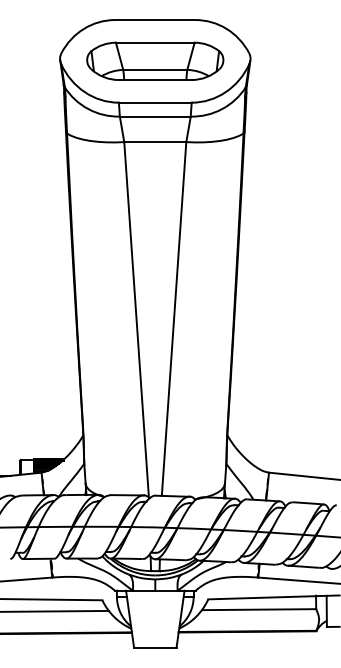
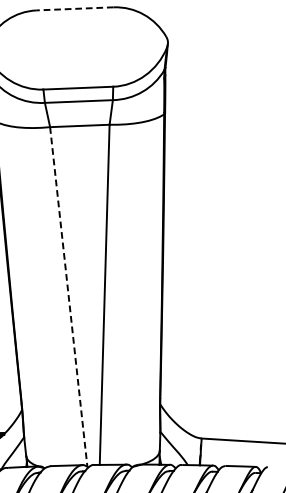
line: (154, 20) -> (74, 9), solid -> dashed
part: (155, 60) -> (76, 47), removed
line: (136, 320) -> (68, 297), solid -> dashed

